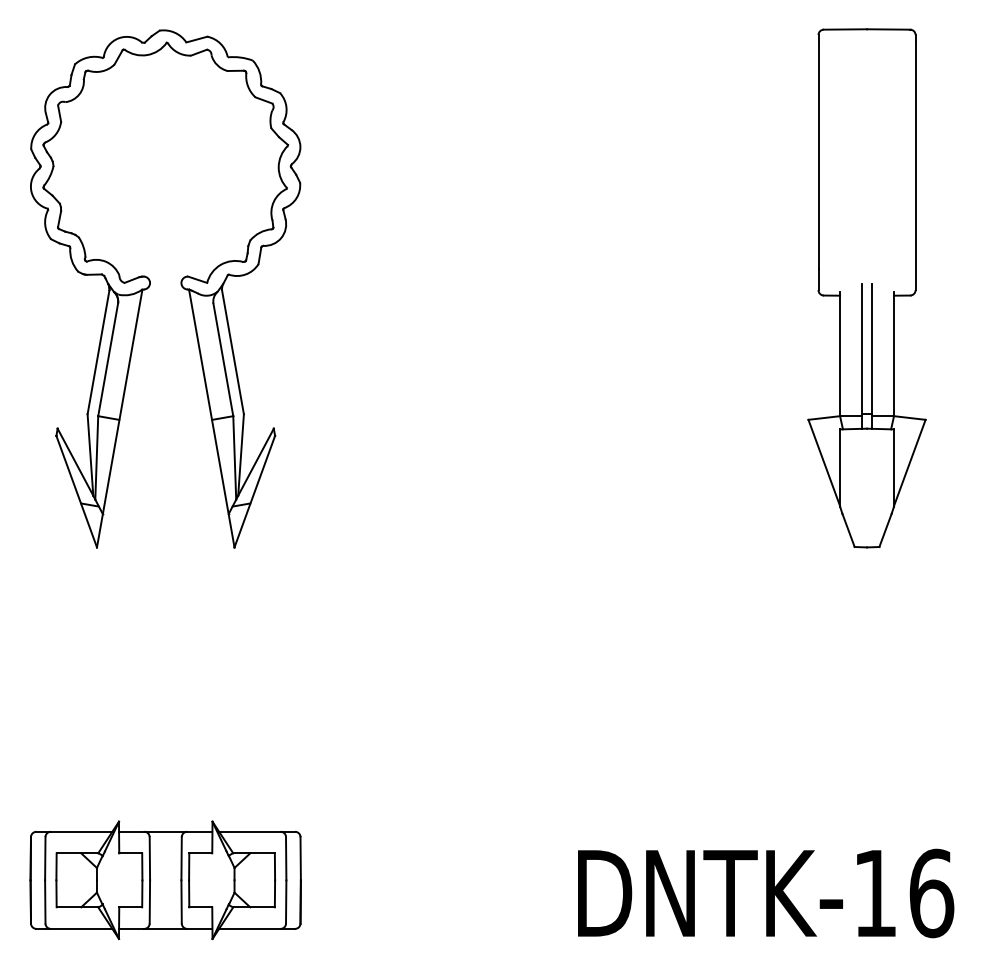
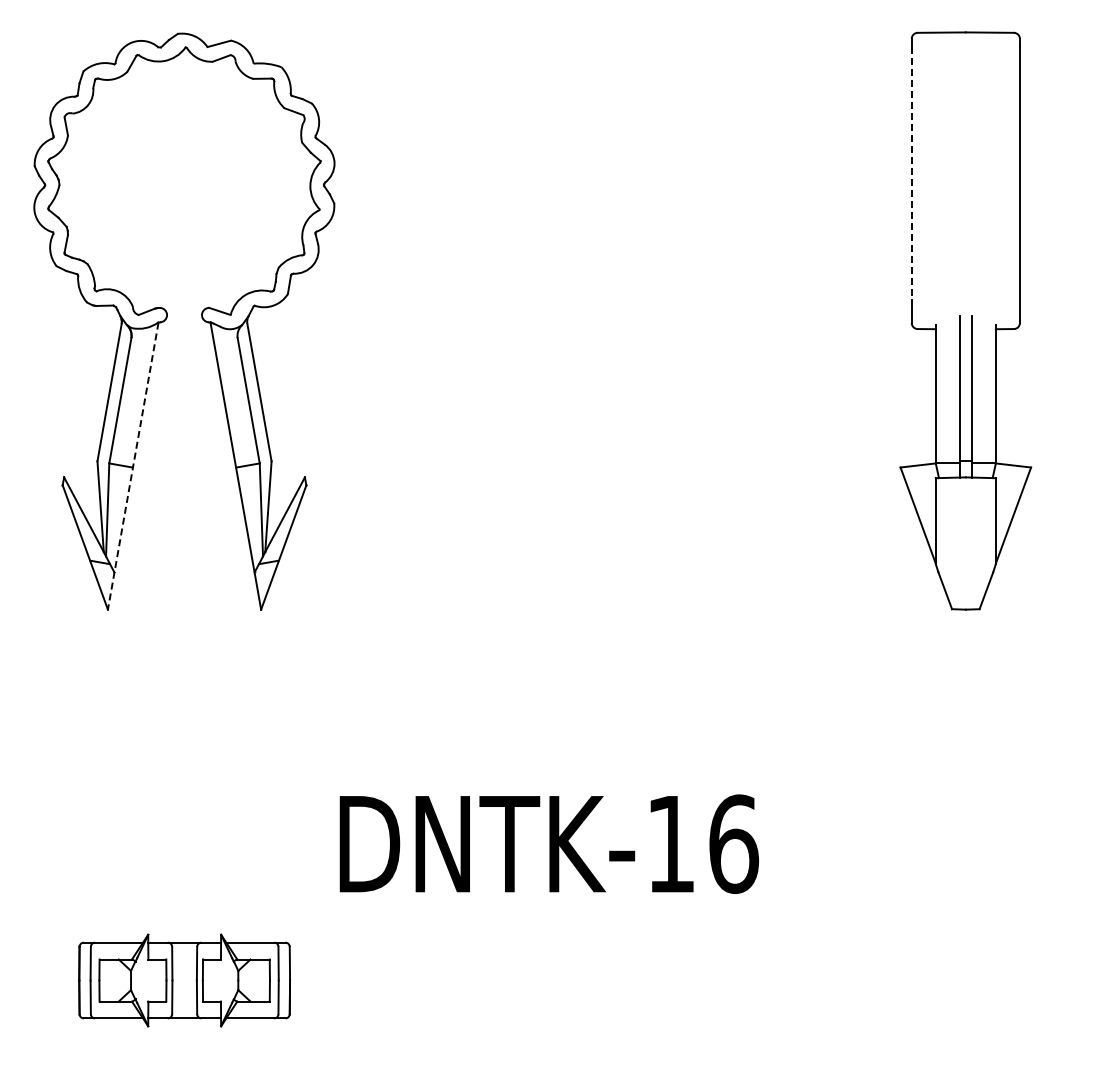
line: (818, 155) -> (911, 173), solid -> dashed
line: (119, 418) -> (133, 466), solid -> dashed
part: (165, 880) -> (184, 980), size x0.7
text: (765, 892) -> (548, 843), moved

